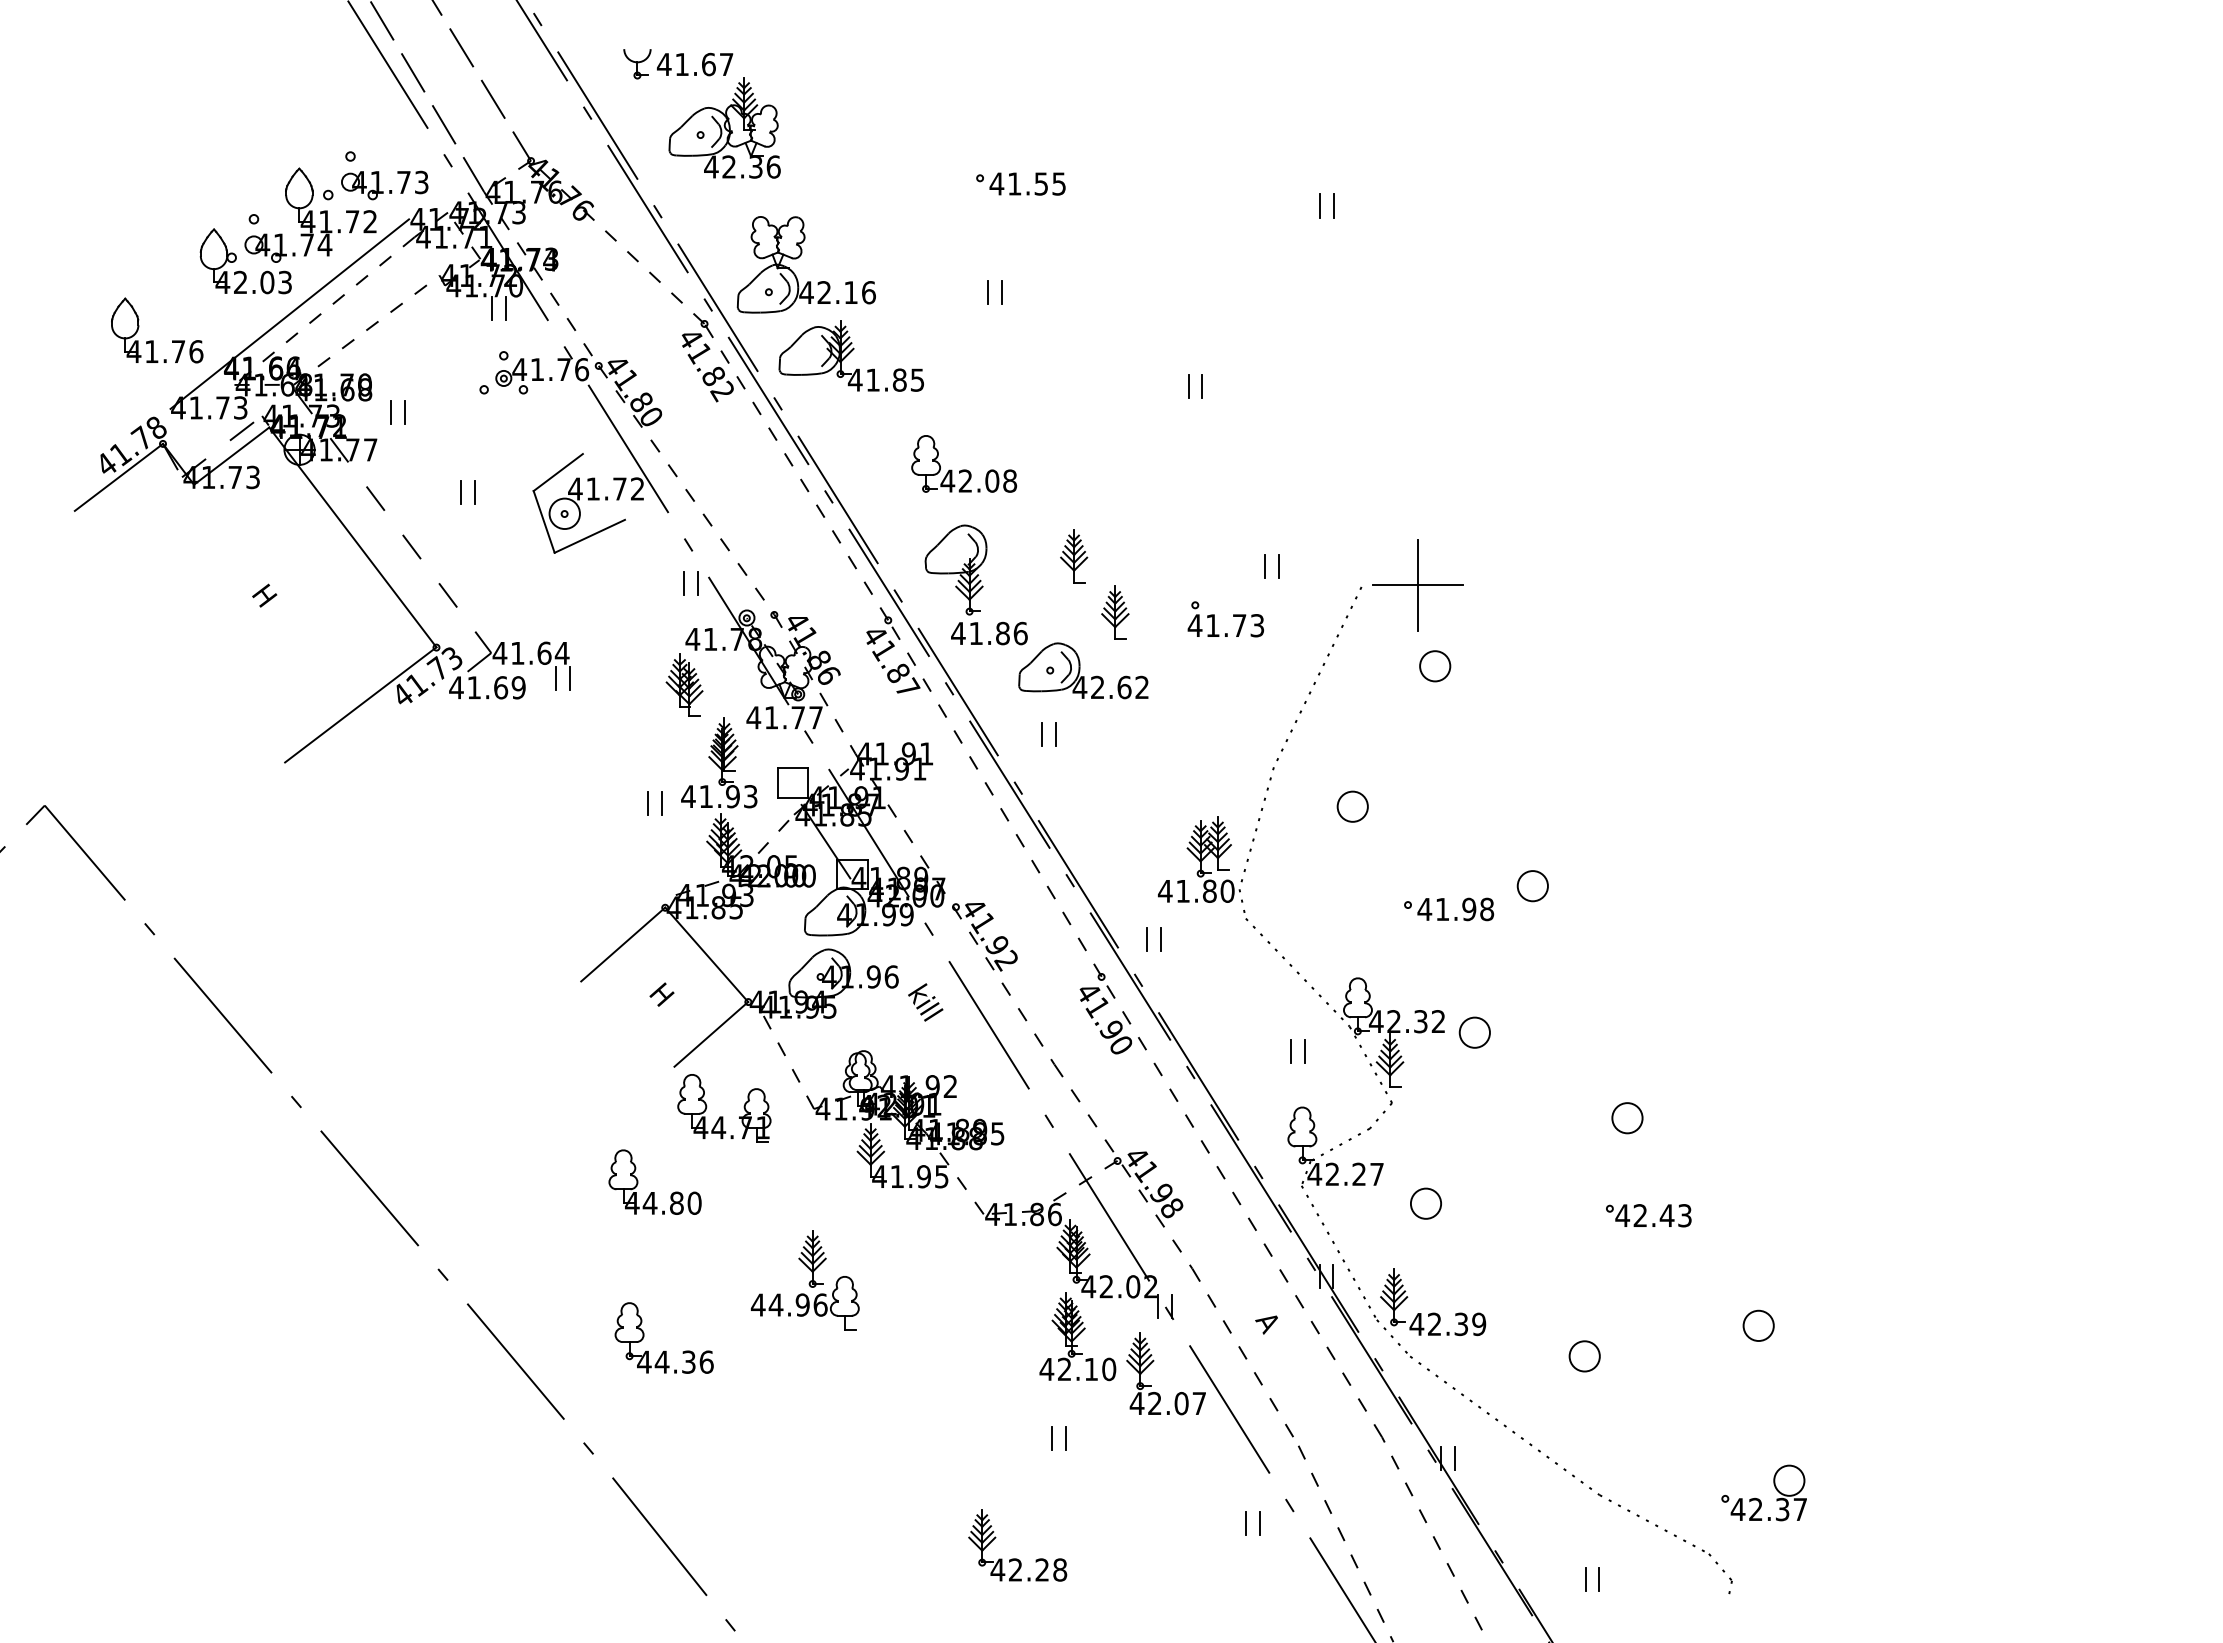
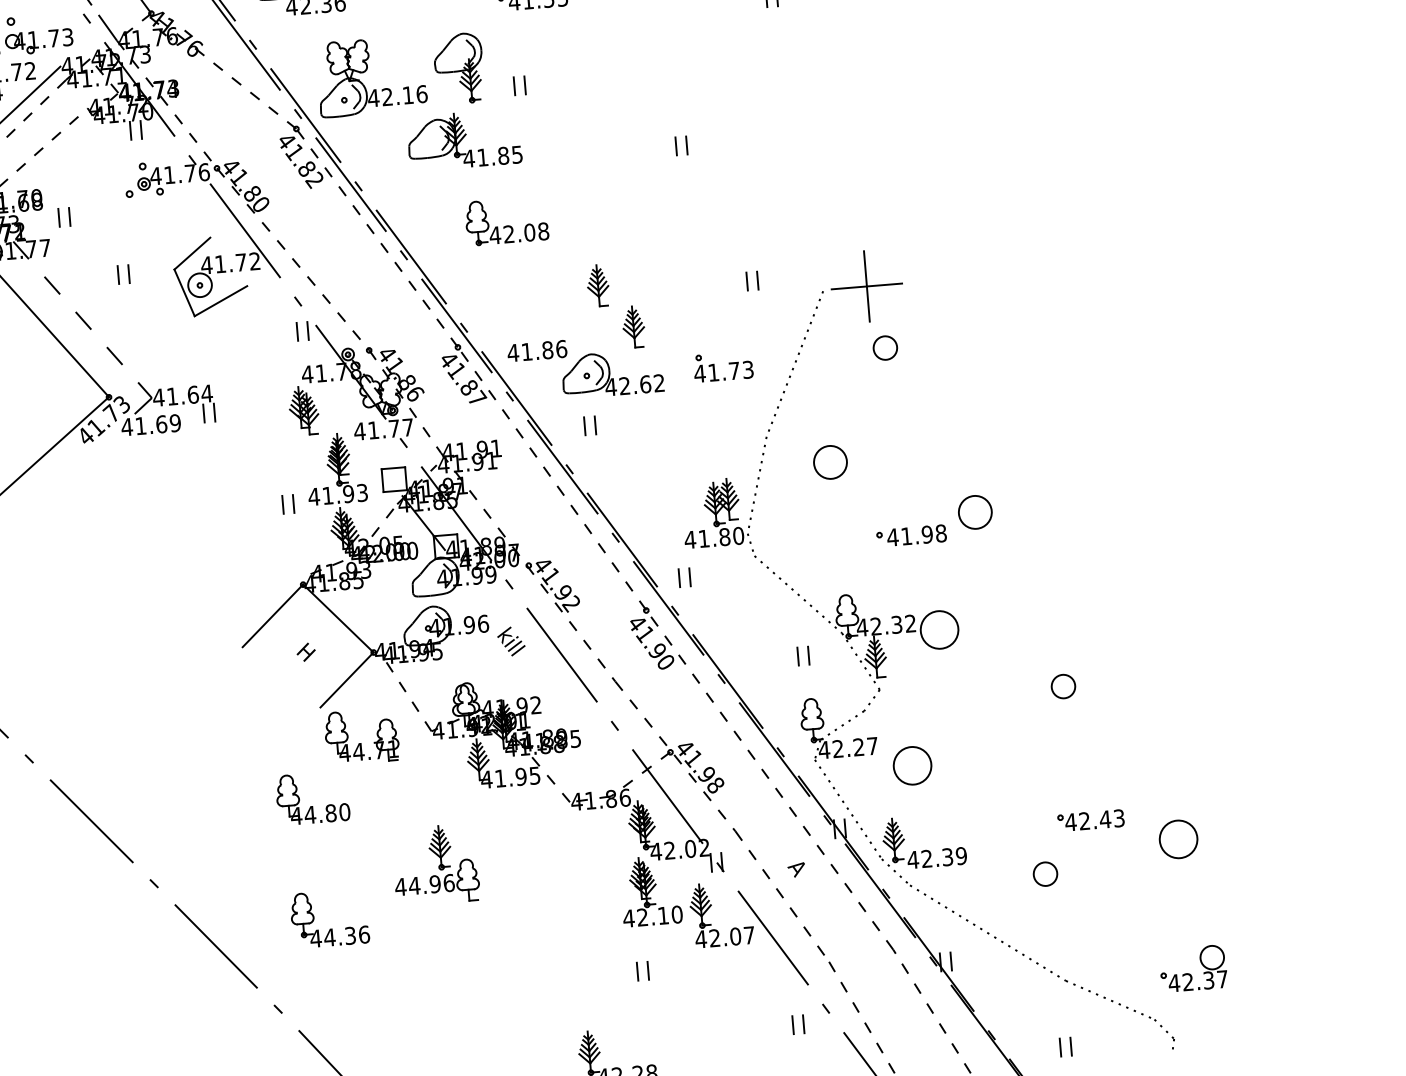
part: (850, 355) -> (463, 139), moved
part: (955, 569) -> (458, 68), moved
part: (1233, 616) -> (729, 364), moved
circle: (1352, 806) -> (830, 462), size x1.4
circle: (1532, 886) -> (974, 512), size x1.4
circle: (1474, 1032) -> (939, 629), size x1.6
circle: (1425, 1203) -> (912, 765), size x1.6
part: (1648, 1215) -> (1090, 820), moved
circle: (1758, 1325) -> (1178, 839), size x1.6

